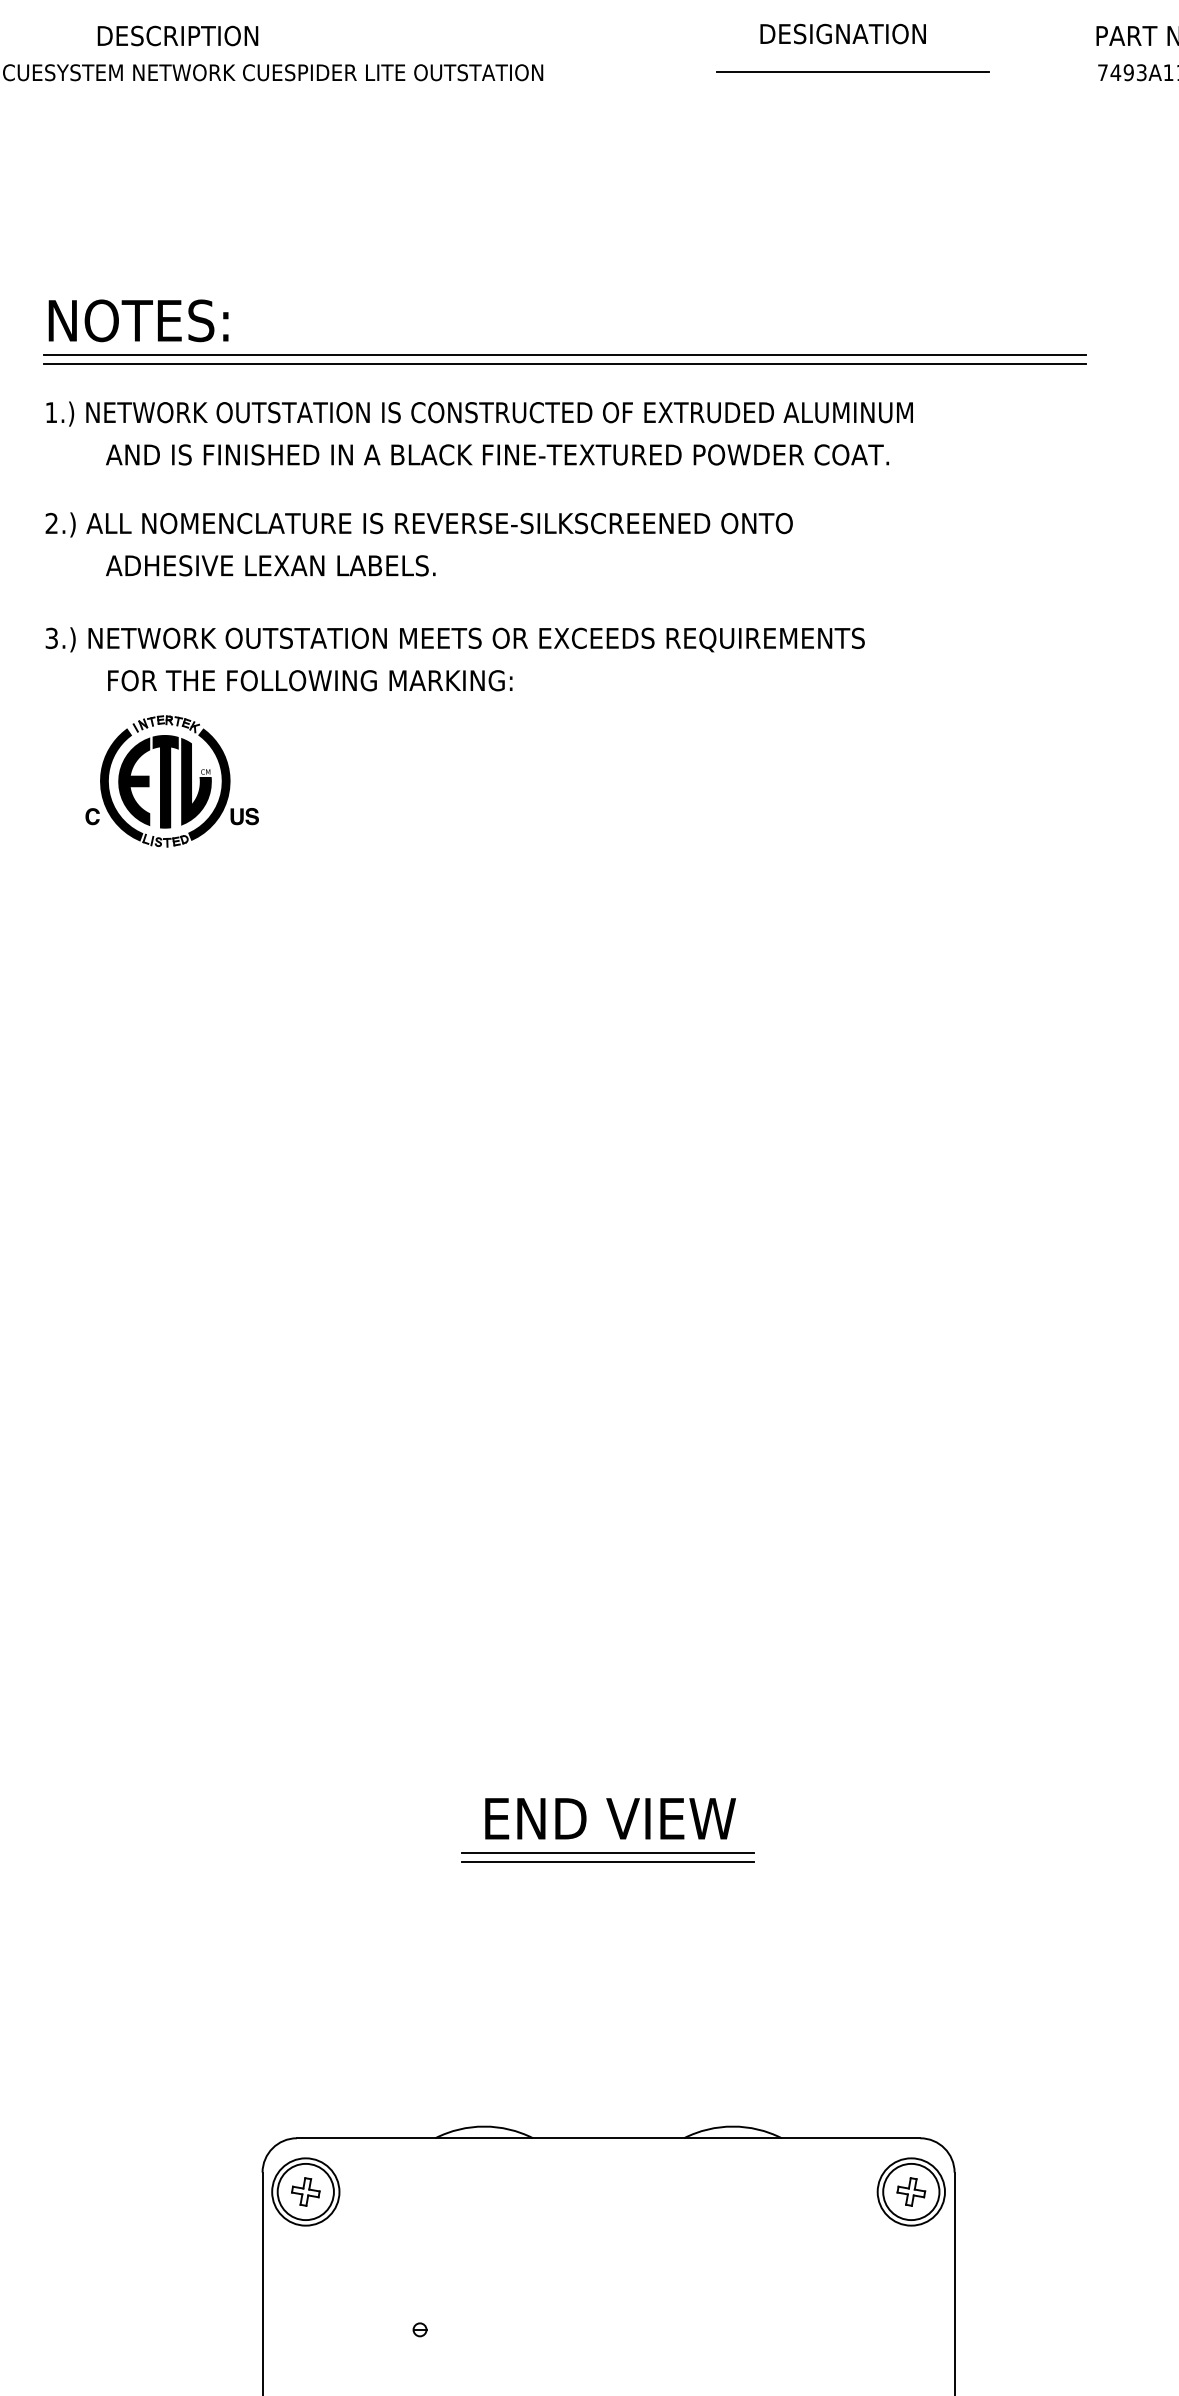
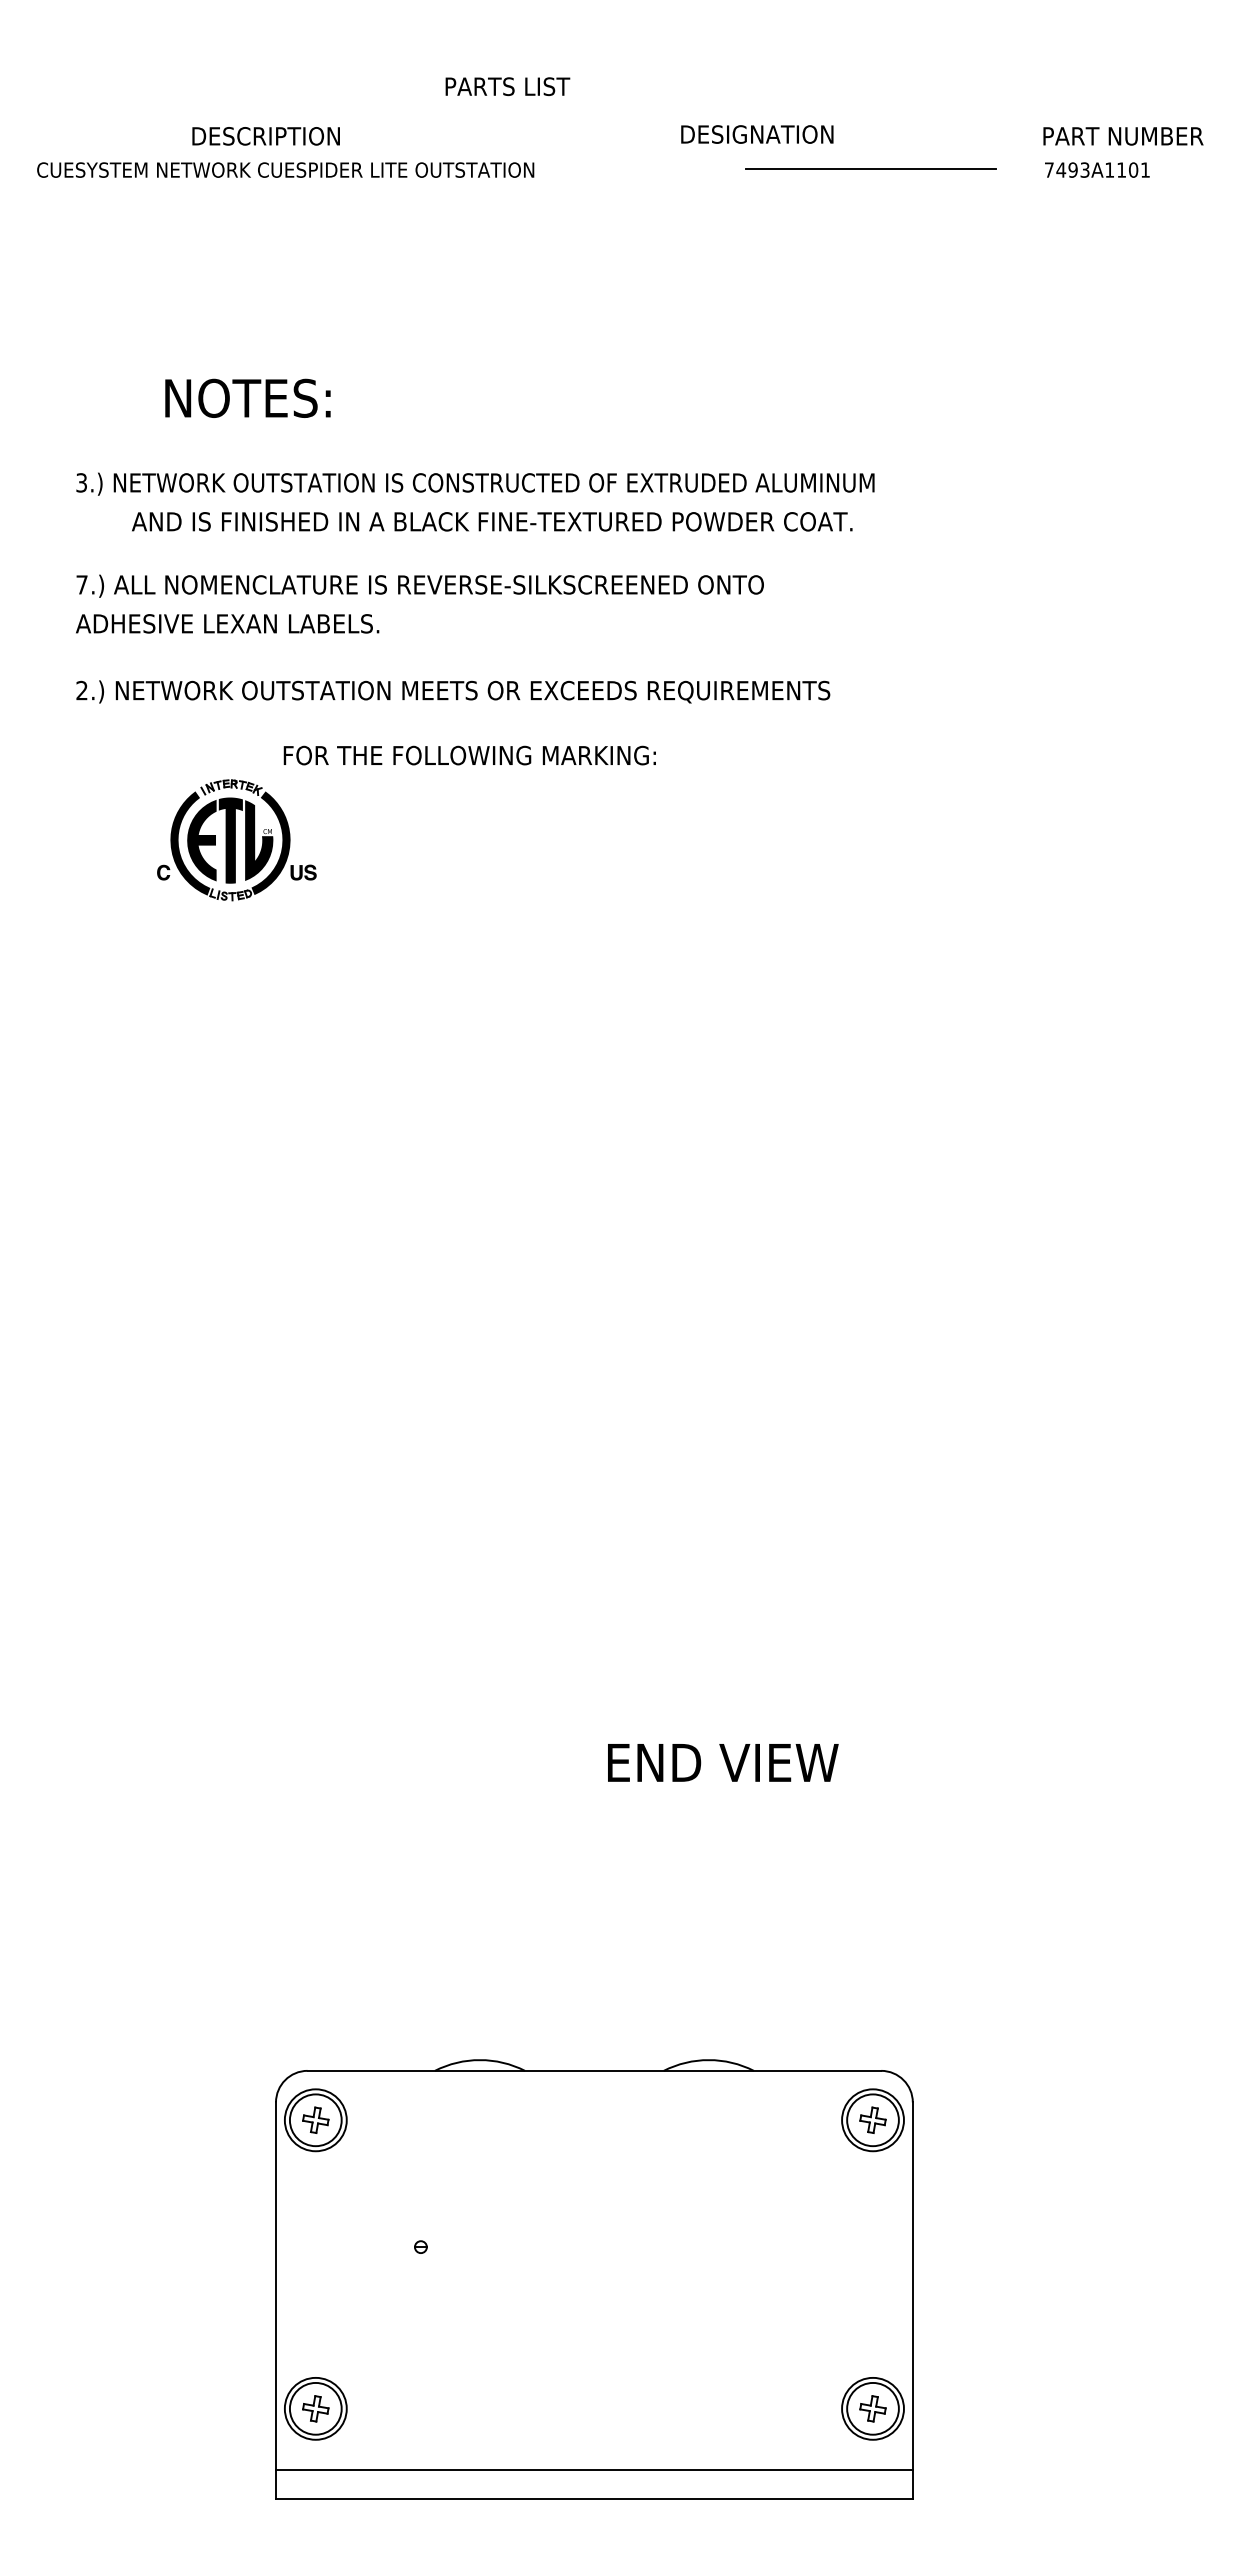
text: (843, 34) -> (757, 134), moved
text: (177, 36) -> (265, 136), moved
line: (852, 70) -> (870, 168), moved
text: (138, 319) -> (247, 397), moved
line: (565, 354) -> (554, 429), removed
line: (565, 364) -> (554, 438), removed
text: (51, 412) -> (81, 482), 1.) -> 3.)
text: (51, 523) -> (81, 584), 2.) -> 7.)
text: (270, 565) -> (227, 623), moved
text: (51, 638) -> (81, 690), 3.) -> 2.)
text: (309, 680) -> (469, 755), moved
part: (171, 781) -> (236, 840), moved
text: (610, 1818) -> (723, 1762), moved
line: (607, 1852) -> (593, 1807), removed
line: (607, 1862) -> (593, 1817), removed

